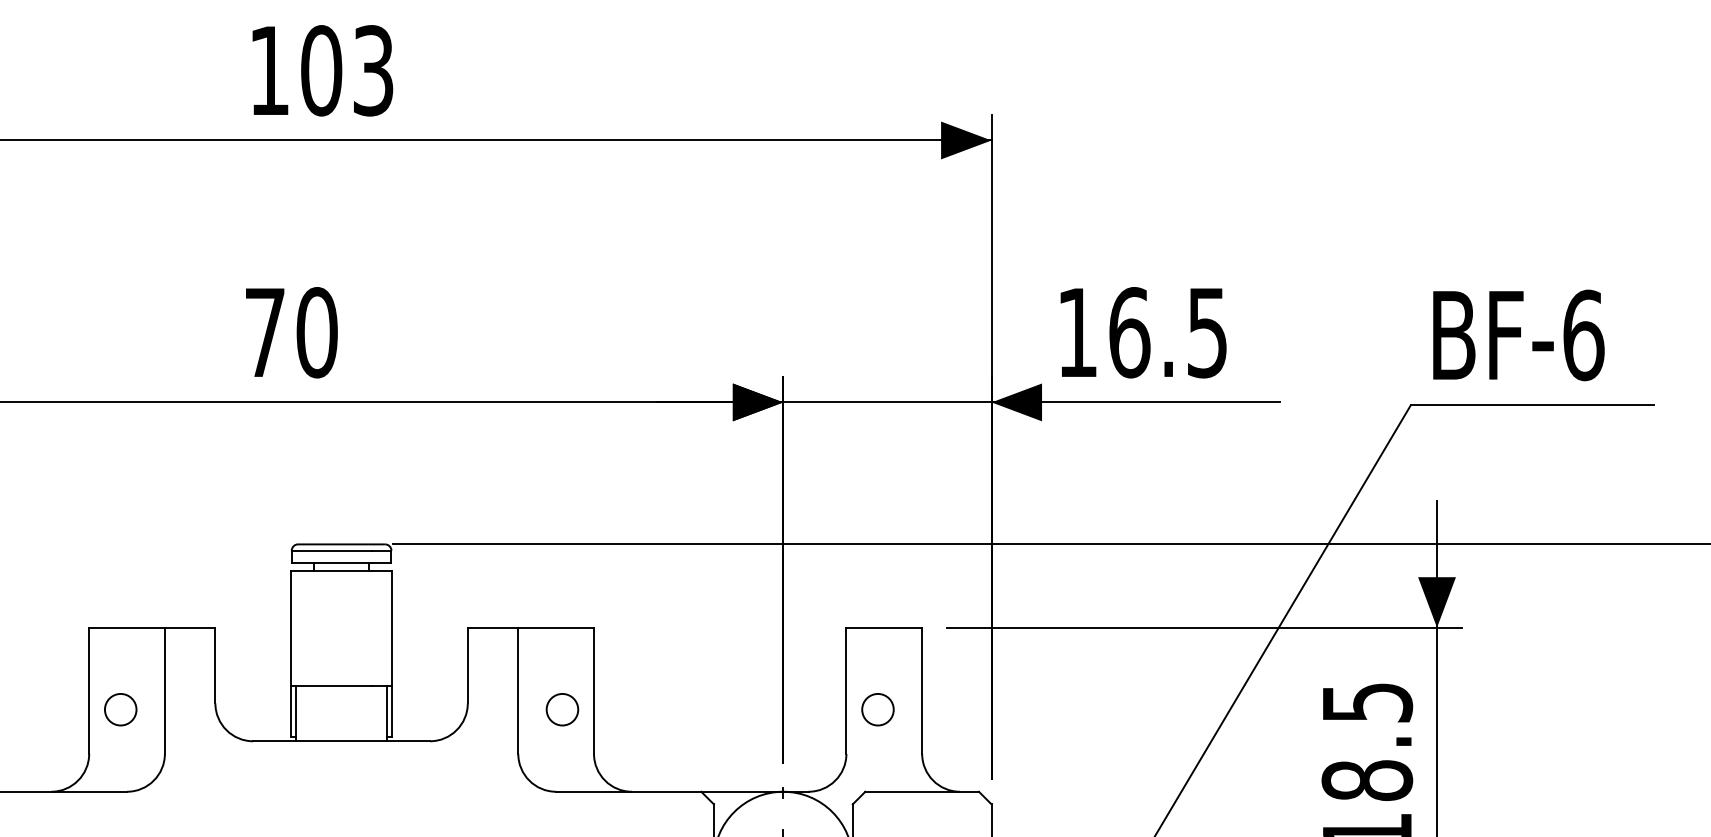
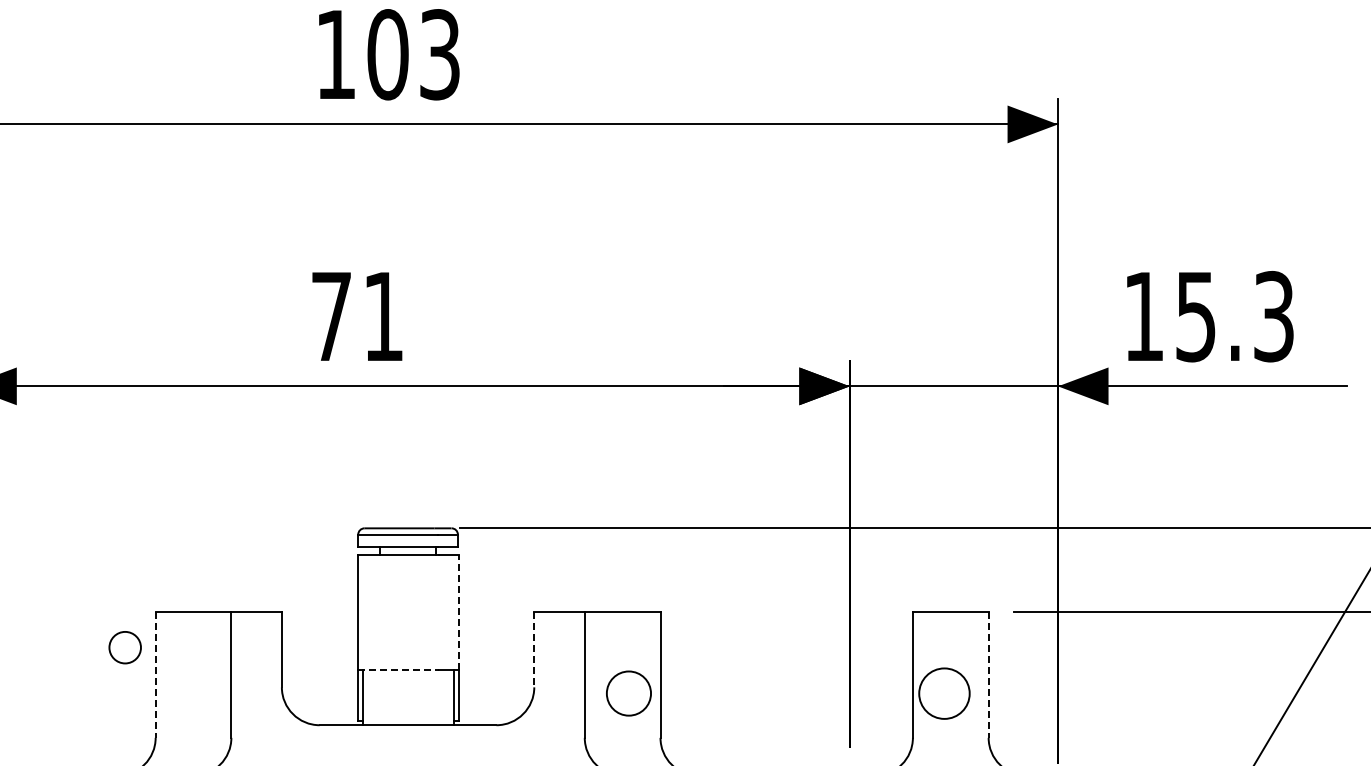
text: (316, 332) -> (382, 316), 70 -> 71
text: (1168, 332) -> (1234, 316), 16.5 -> 15.3
line: (392, 628) -> (458, 612), solid -> dashed
line: (467, 665) -> (533, 649), solid -> dashed
line: (331, 686) -> (397, 670), solid -> dashed
line: (89, 691) -> (155, 675), solid -> dashed
line: (922, 691) -> (988, 675), solid -> dashed
circle: (120, 709) -> (124, 647), moved
circle: (562, 709) -> (628, 693), size x1.4
circle: (877, 709) -> (943, 693), size x1.6

